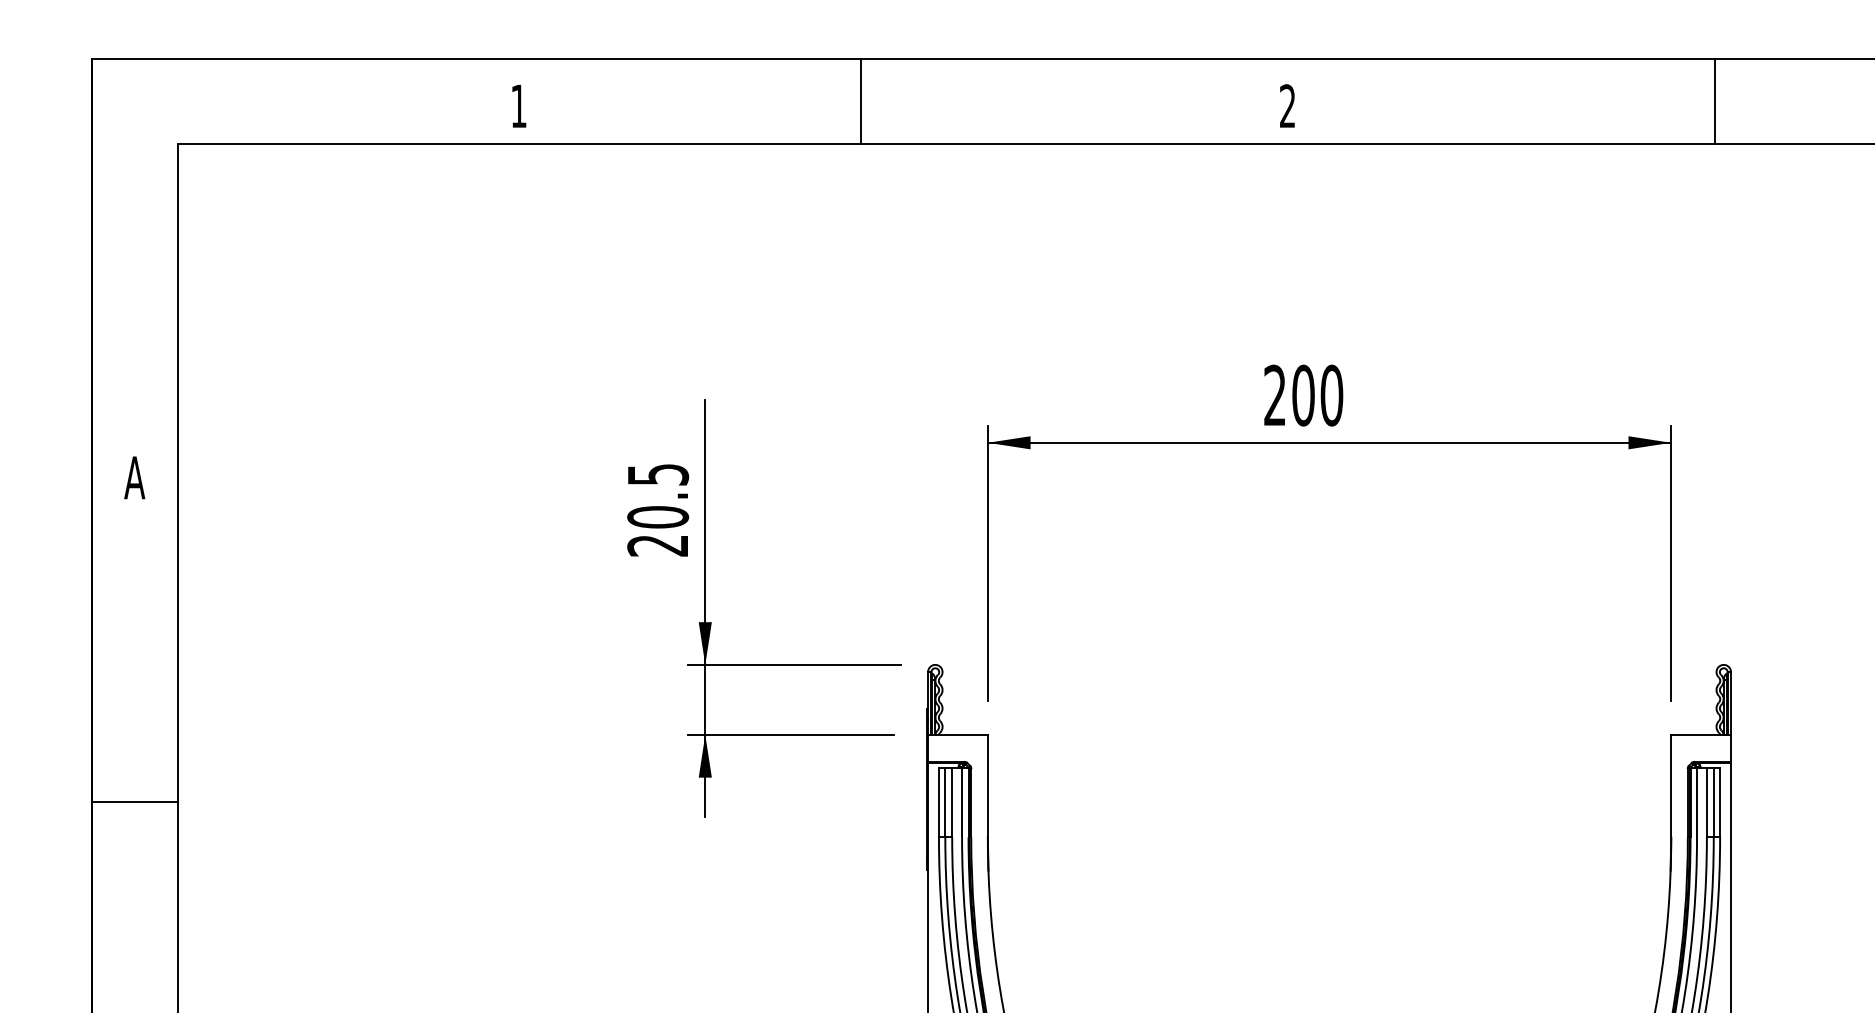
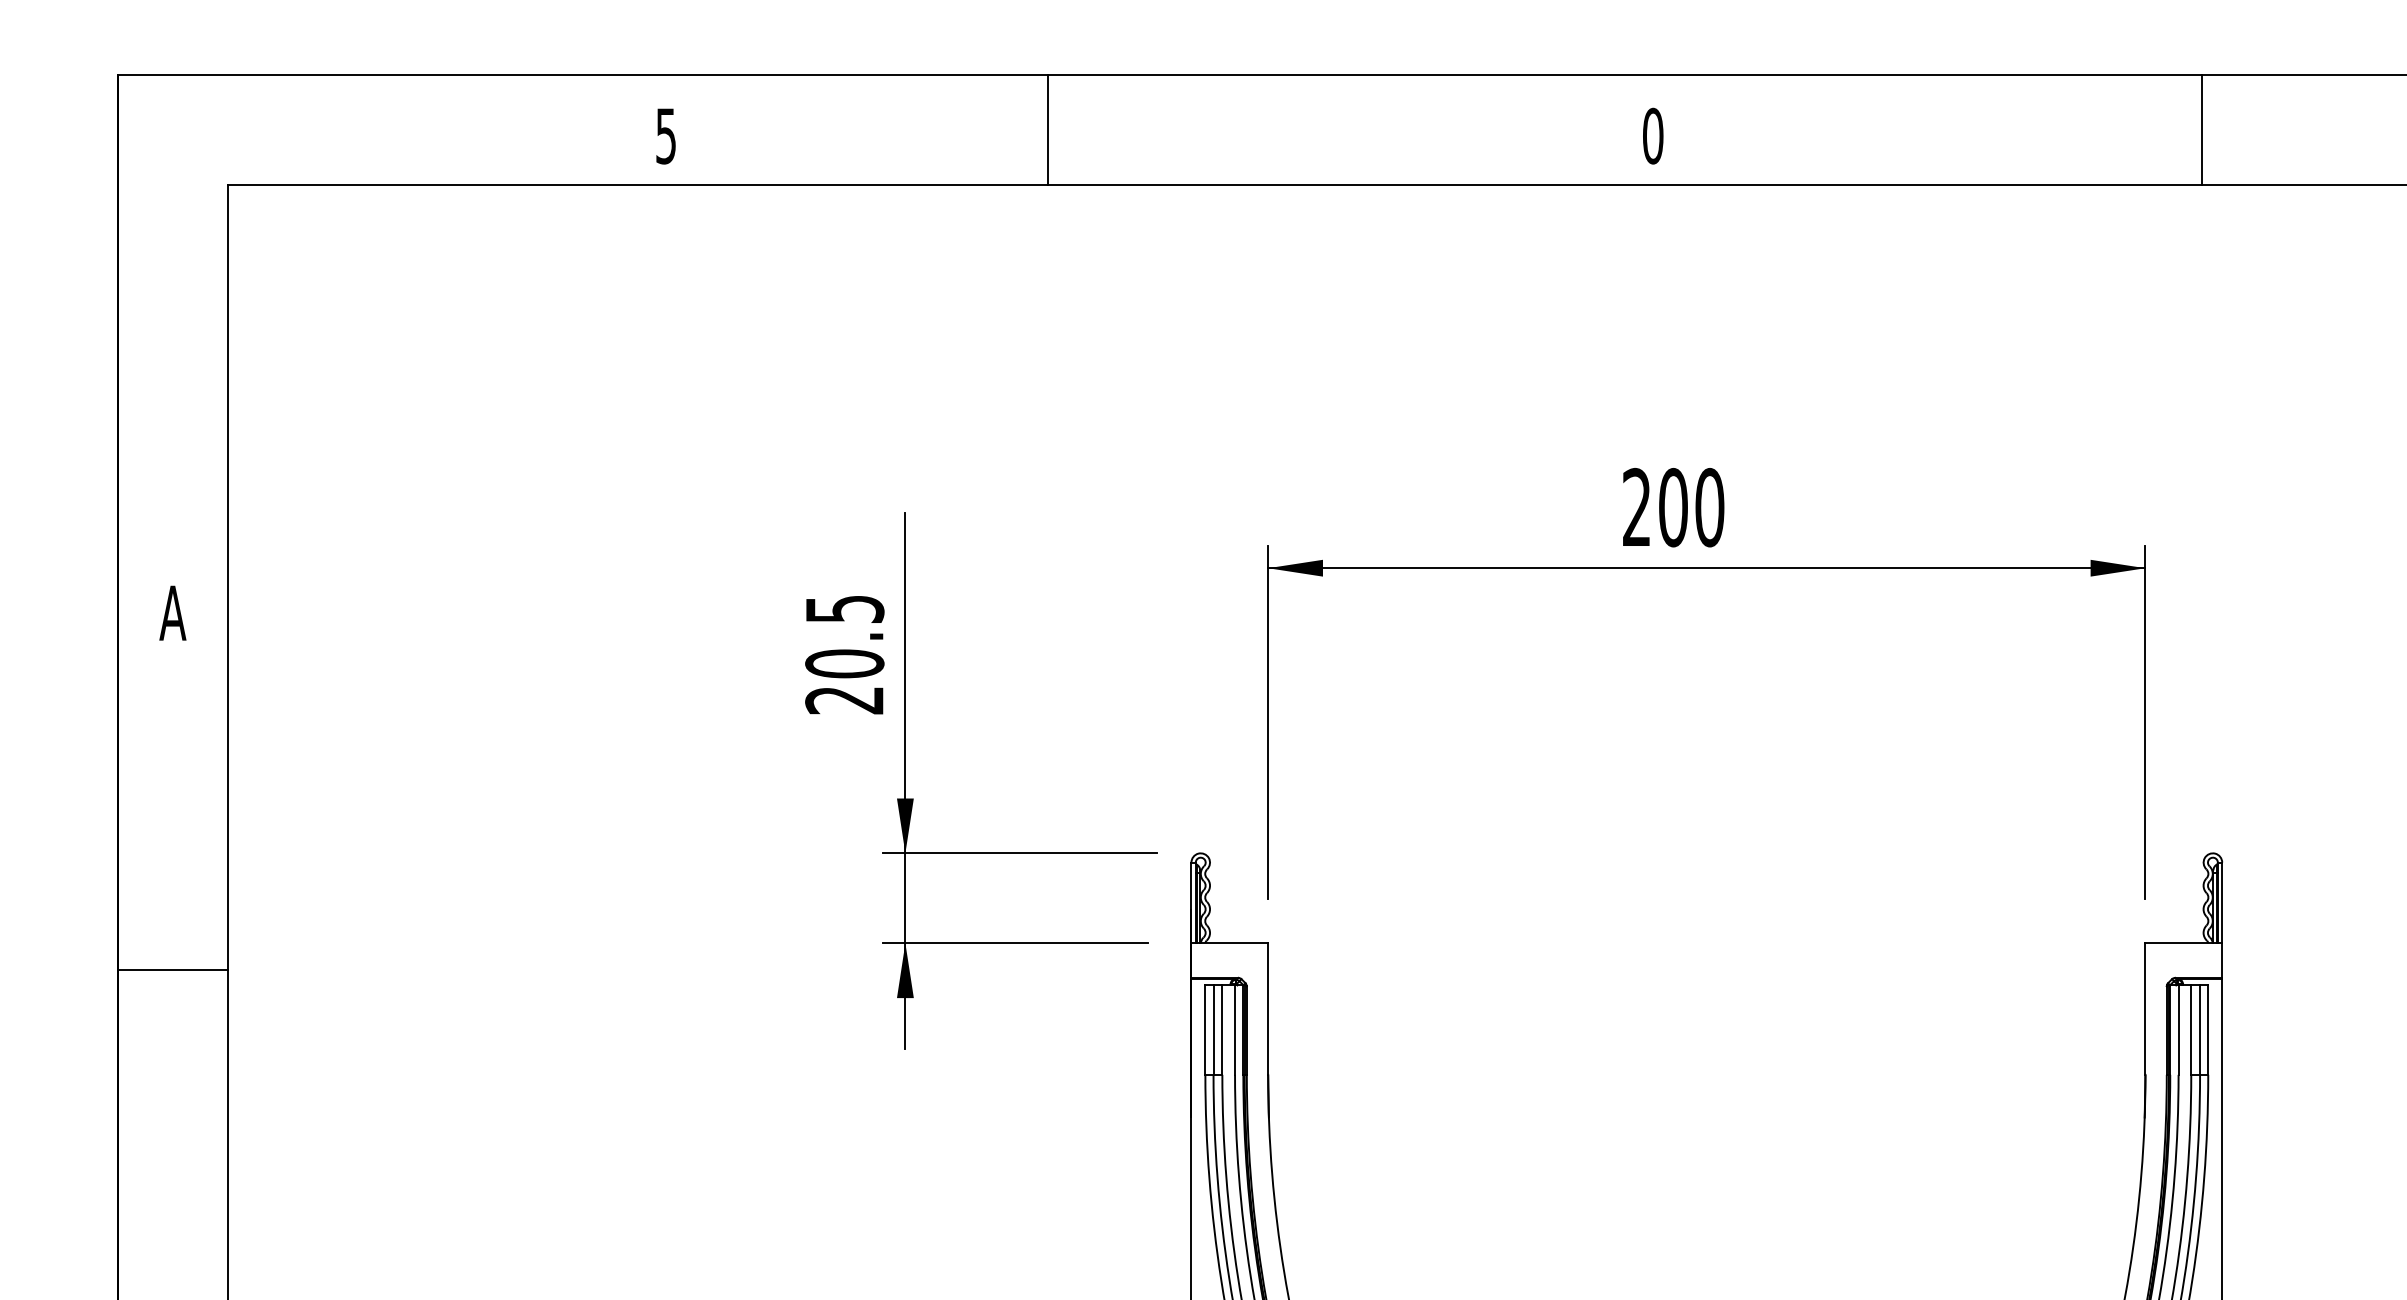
line: (861, 101) -> (1048, 130), moved
text: (518, 106) -> (665, 136), 1 -> 5
text: (1287, 106) -> (1652, 136), 2 -> 0
line: (134, 801) -> (172, 969), moved

